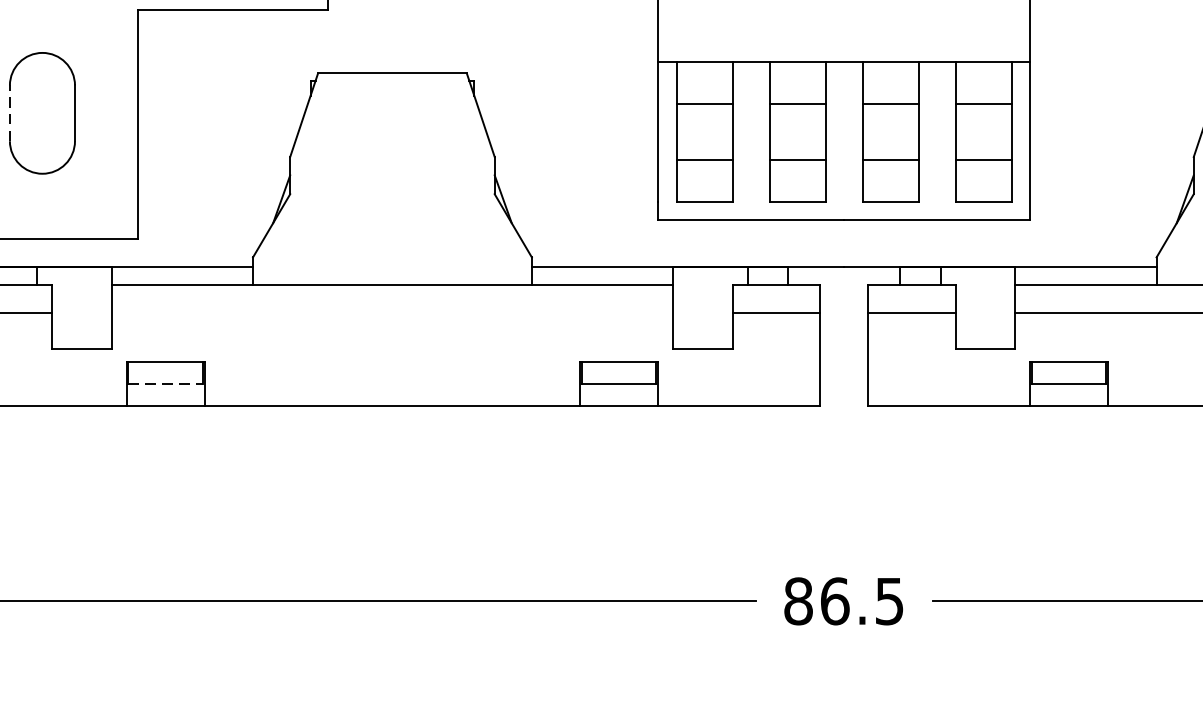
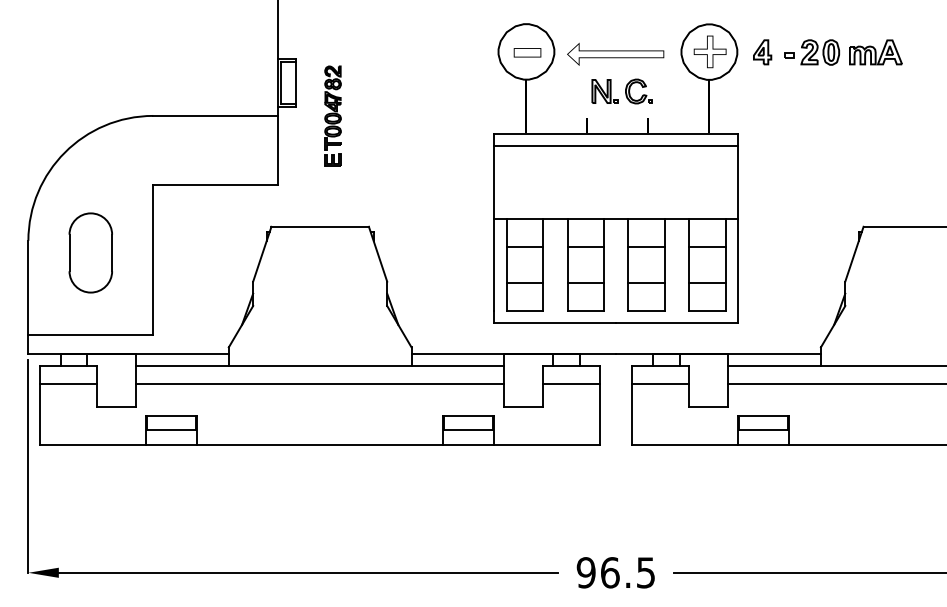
line: (9, 112) -> (69, 252), dashed -> solid
line: (392, 312) -> (320, 383), added
line: (167, 384) -> (172, 430), dashed -> solid
text: (797, 600) -> (585, 572), 86.5 -> 96.5

